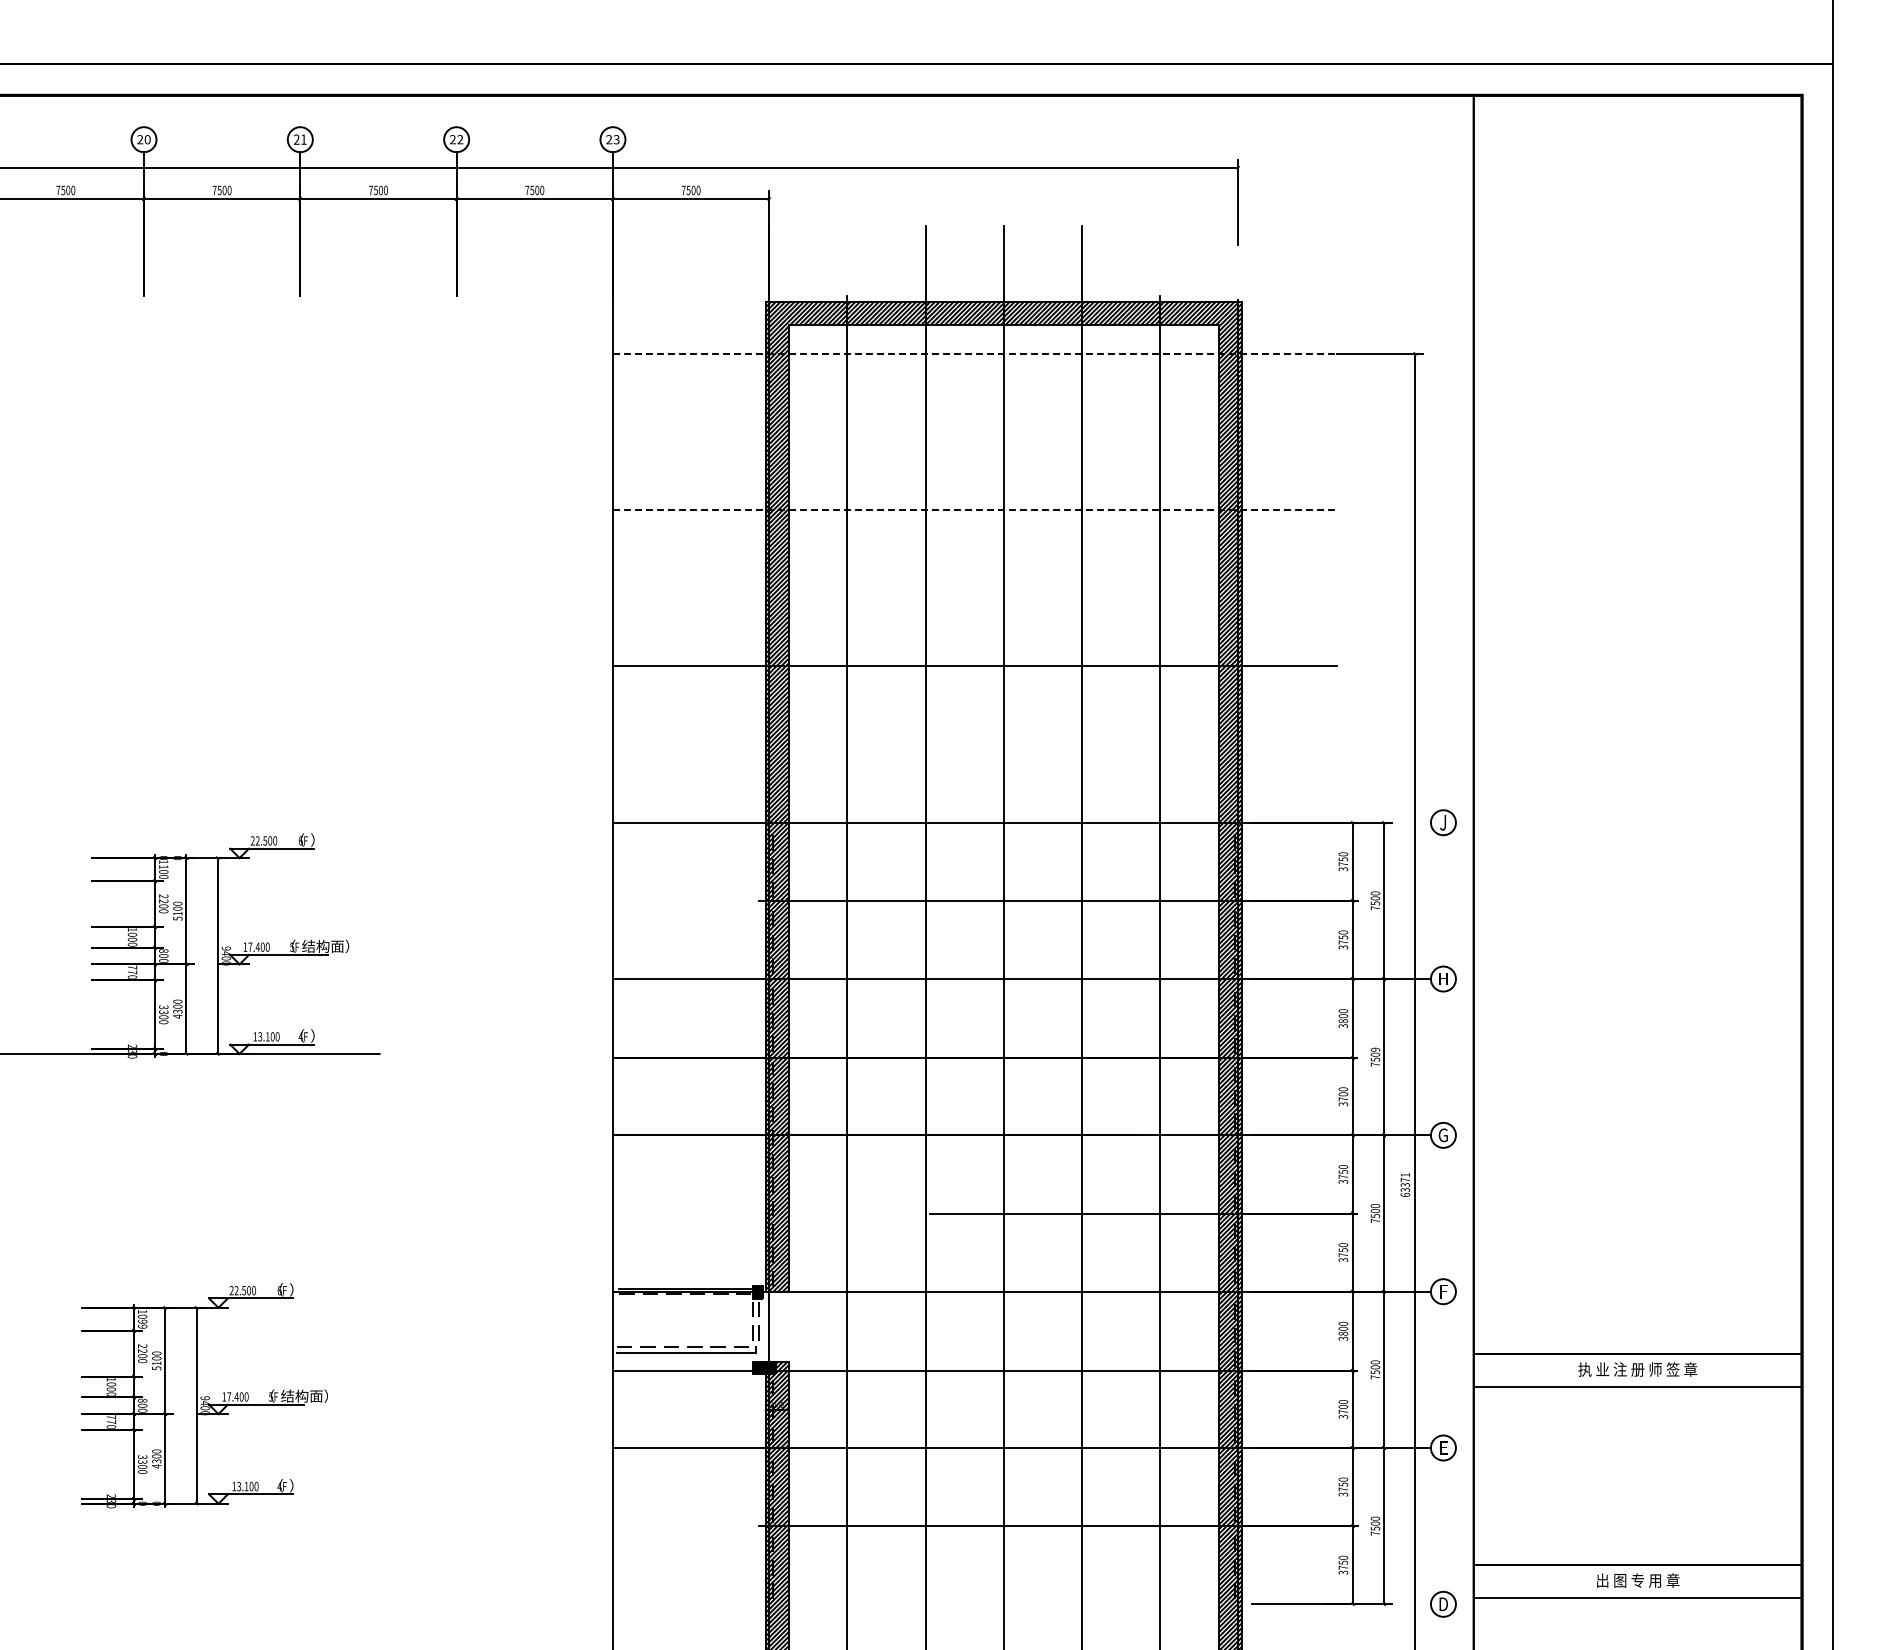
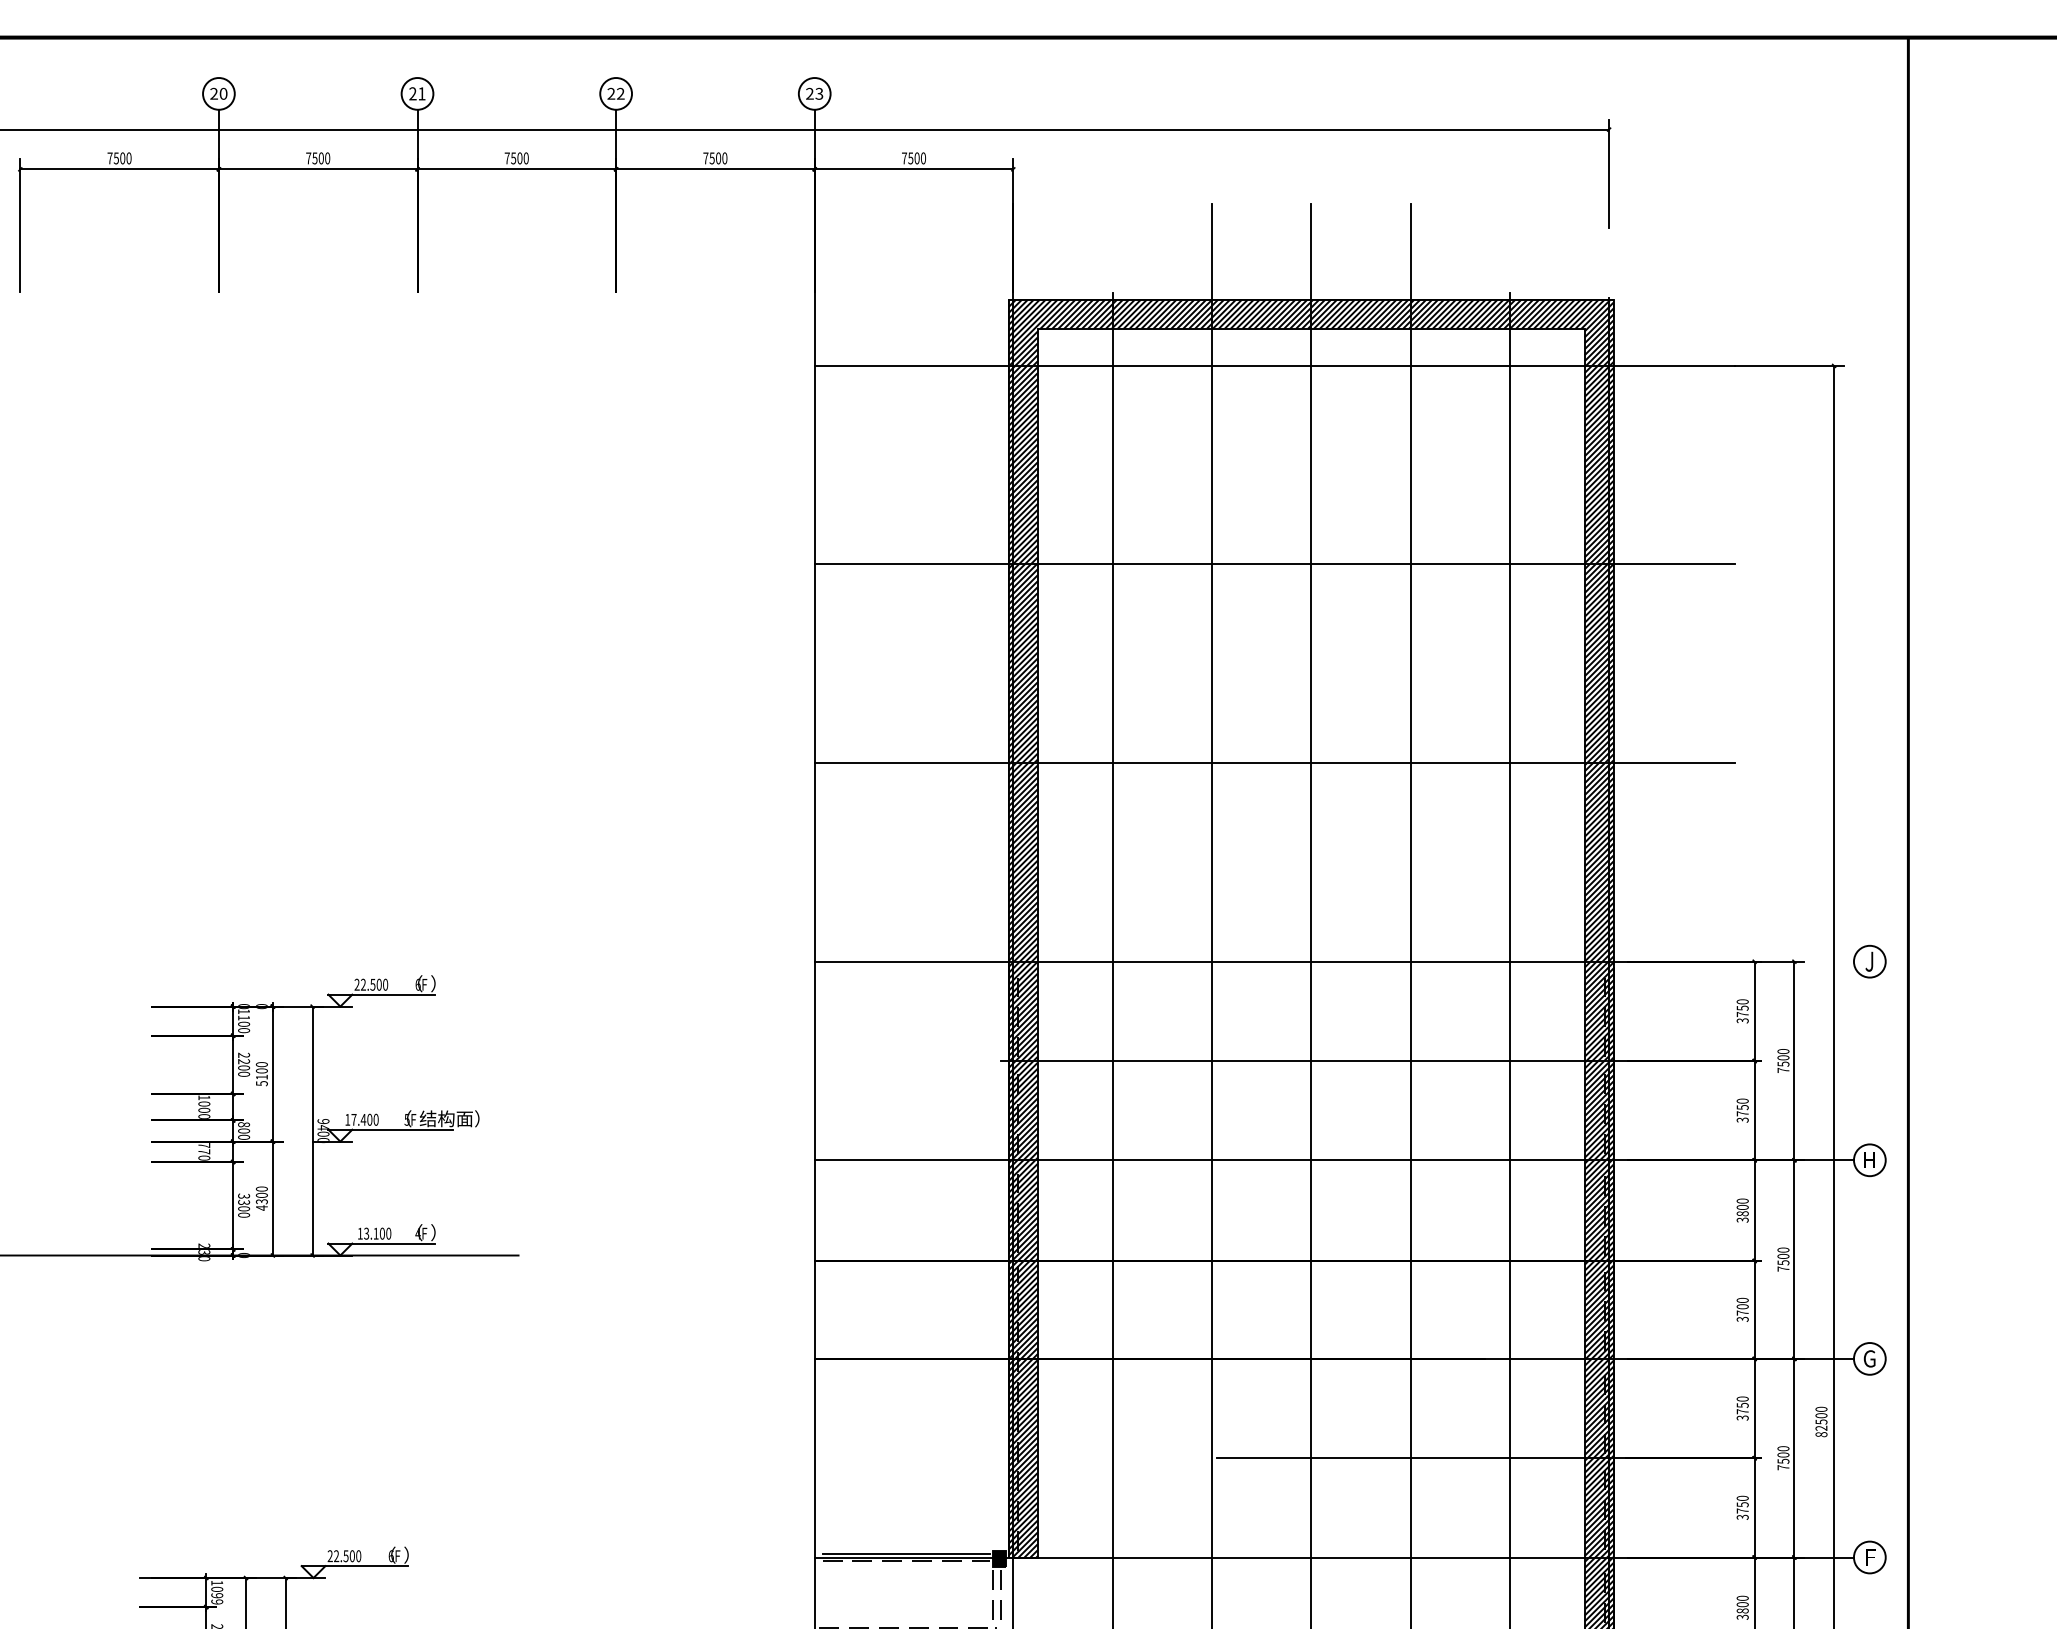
line: (975, 353) -> (1275, 365), dashed -> solid
line: (975, 510) -> (1275, 564), dashed -> solid
text: (1375, 1049) -> (1783, 1249), 7509 -> 7500
text: (1405, 1184) -> (1821, 1421), 63371 -> 82500

